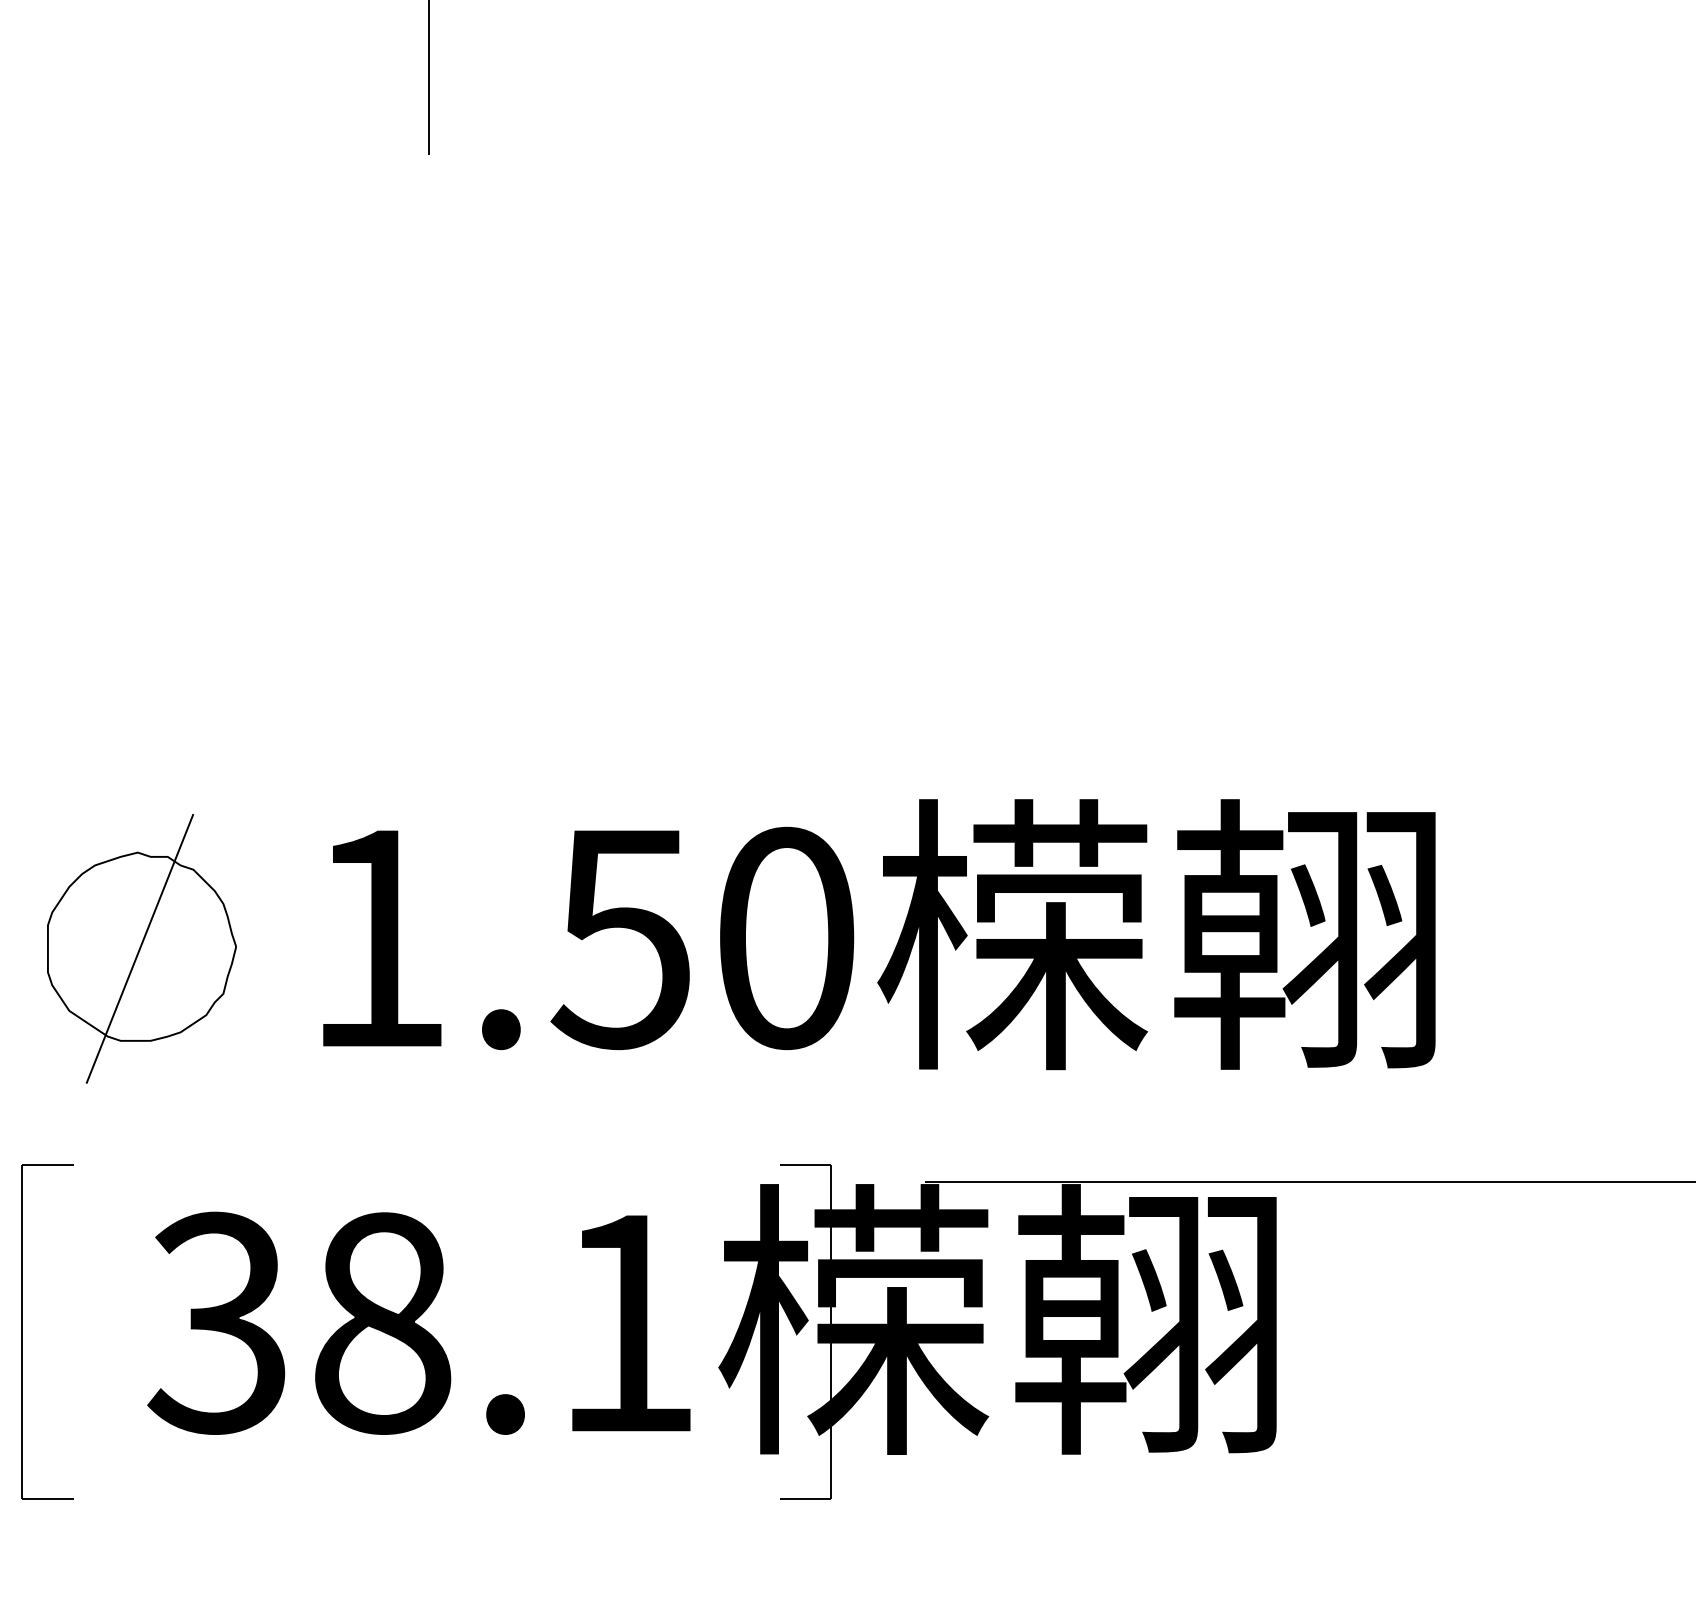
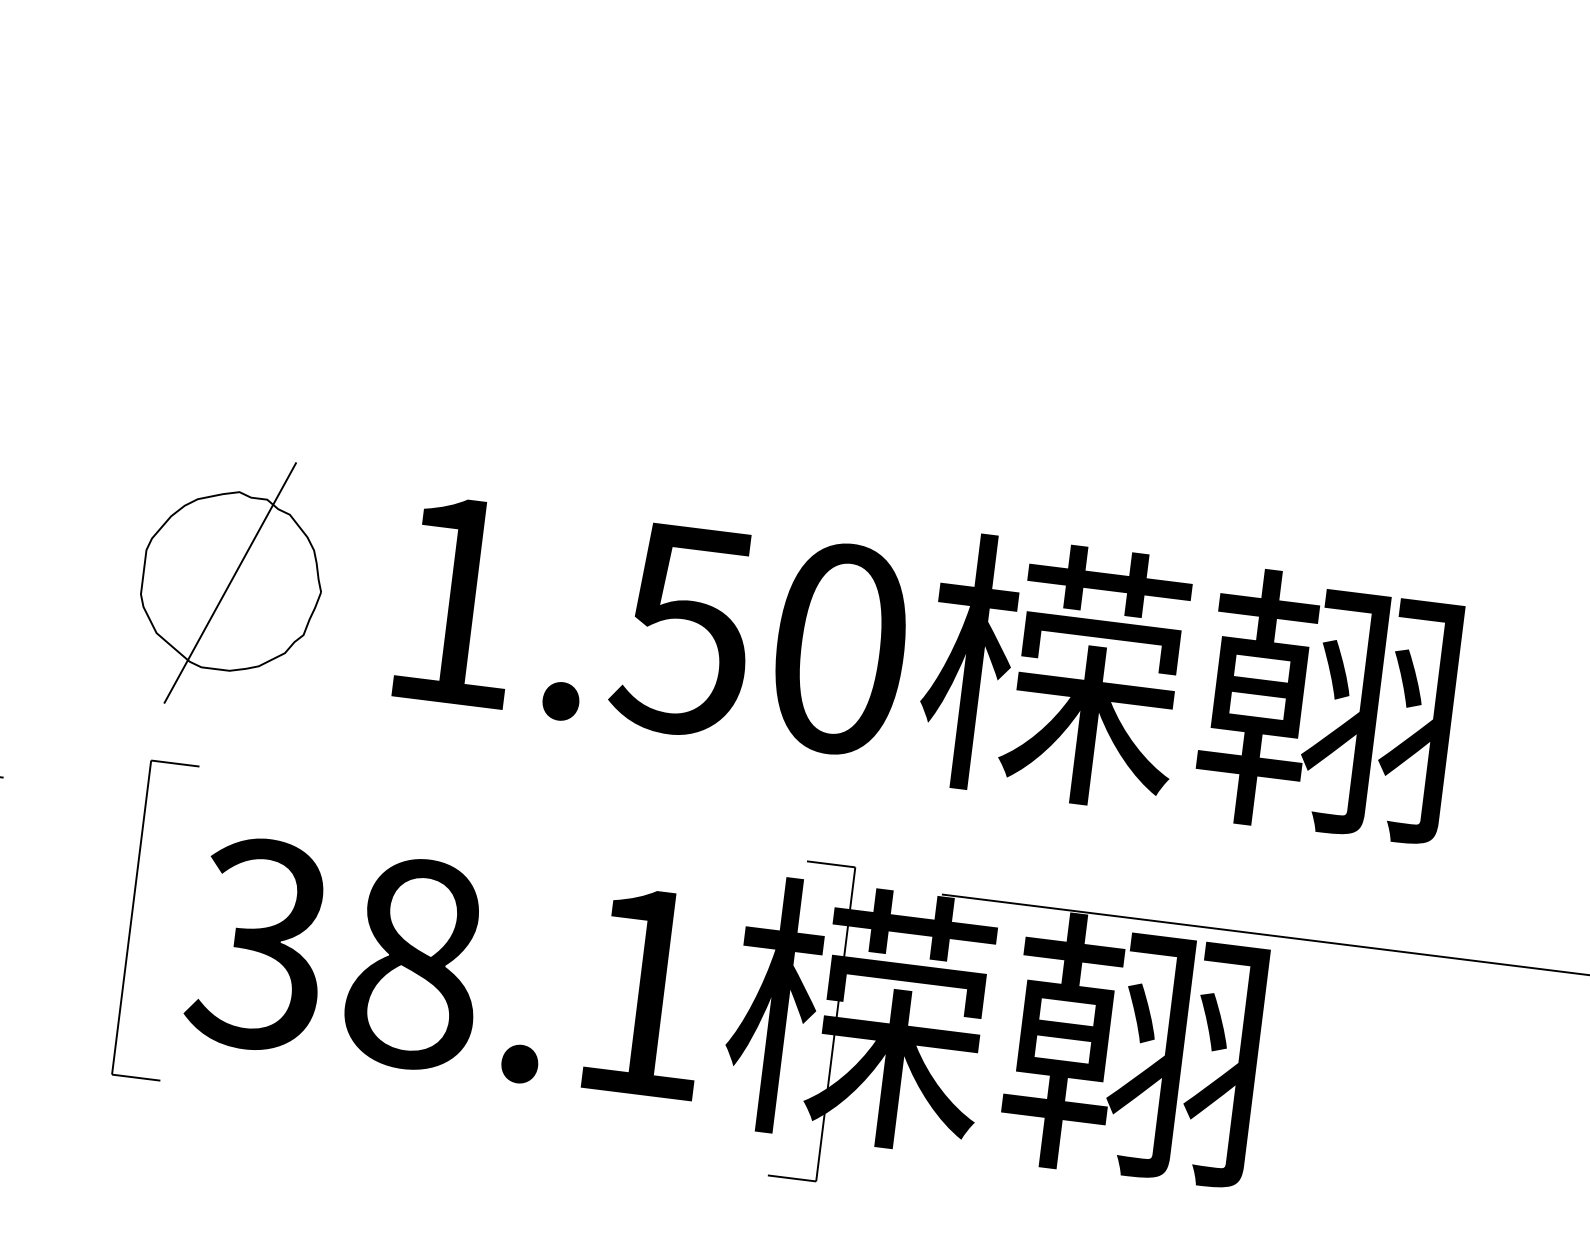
part: (22, 1331) -> (131, 917), moved

